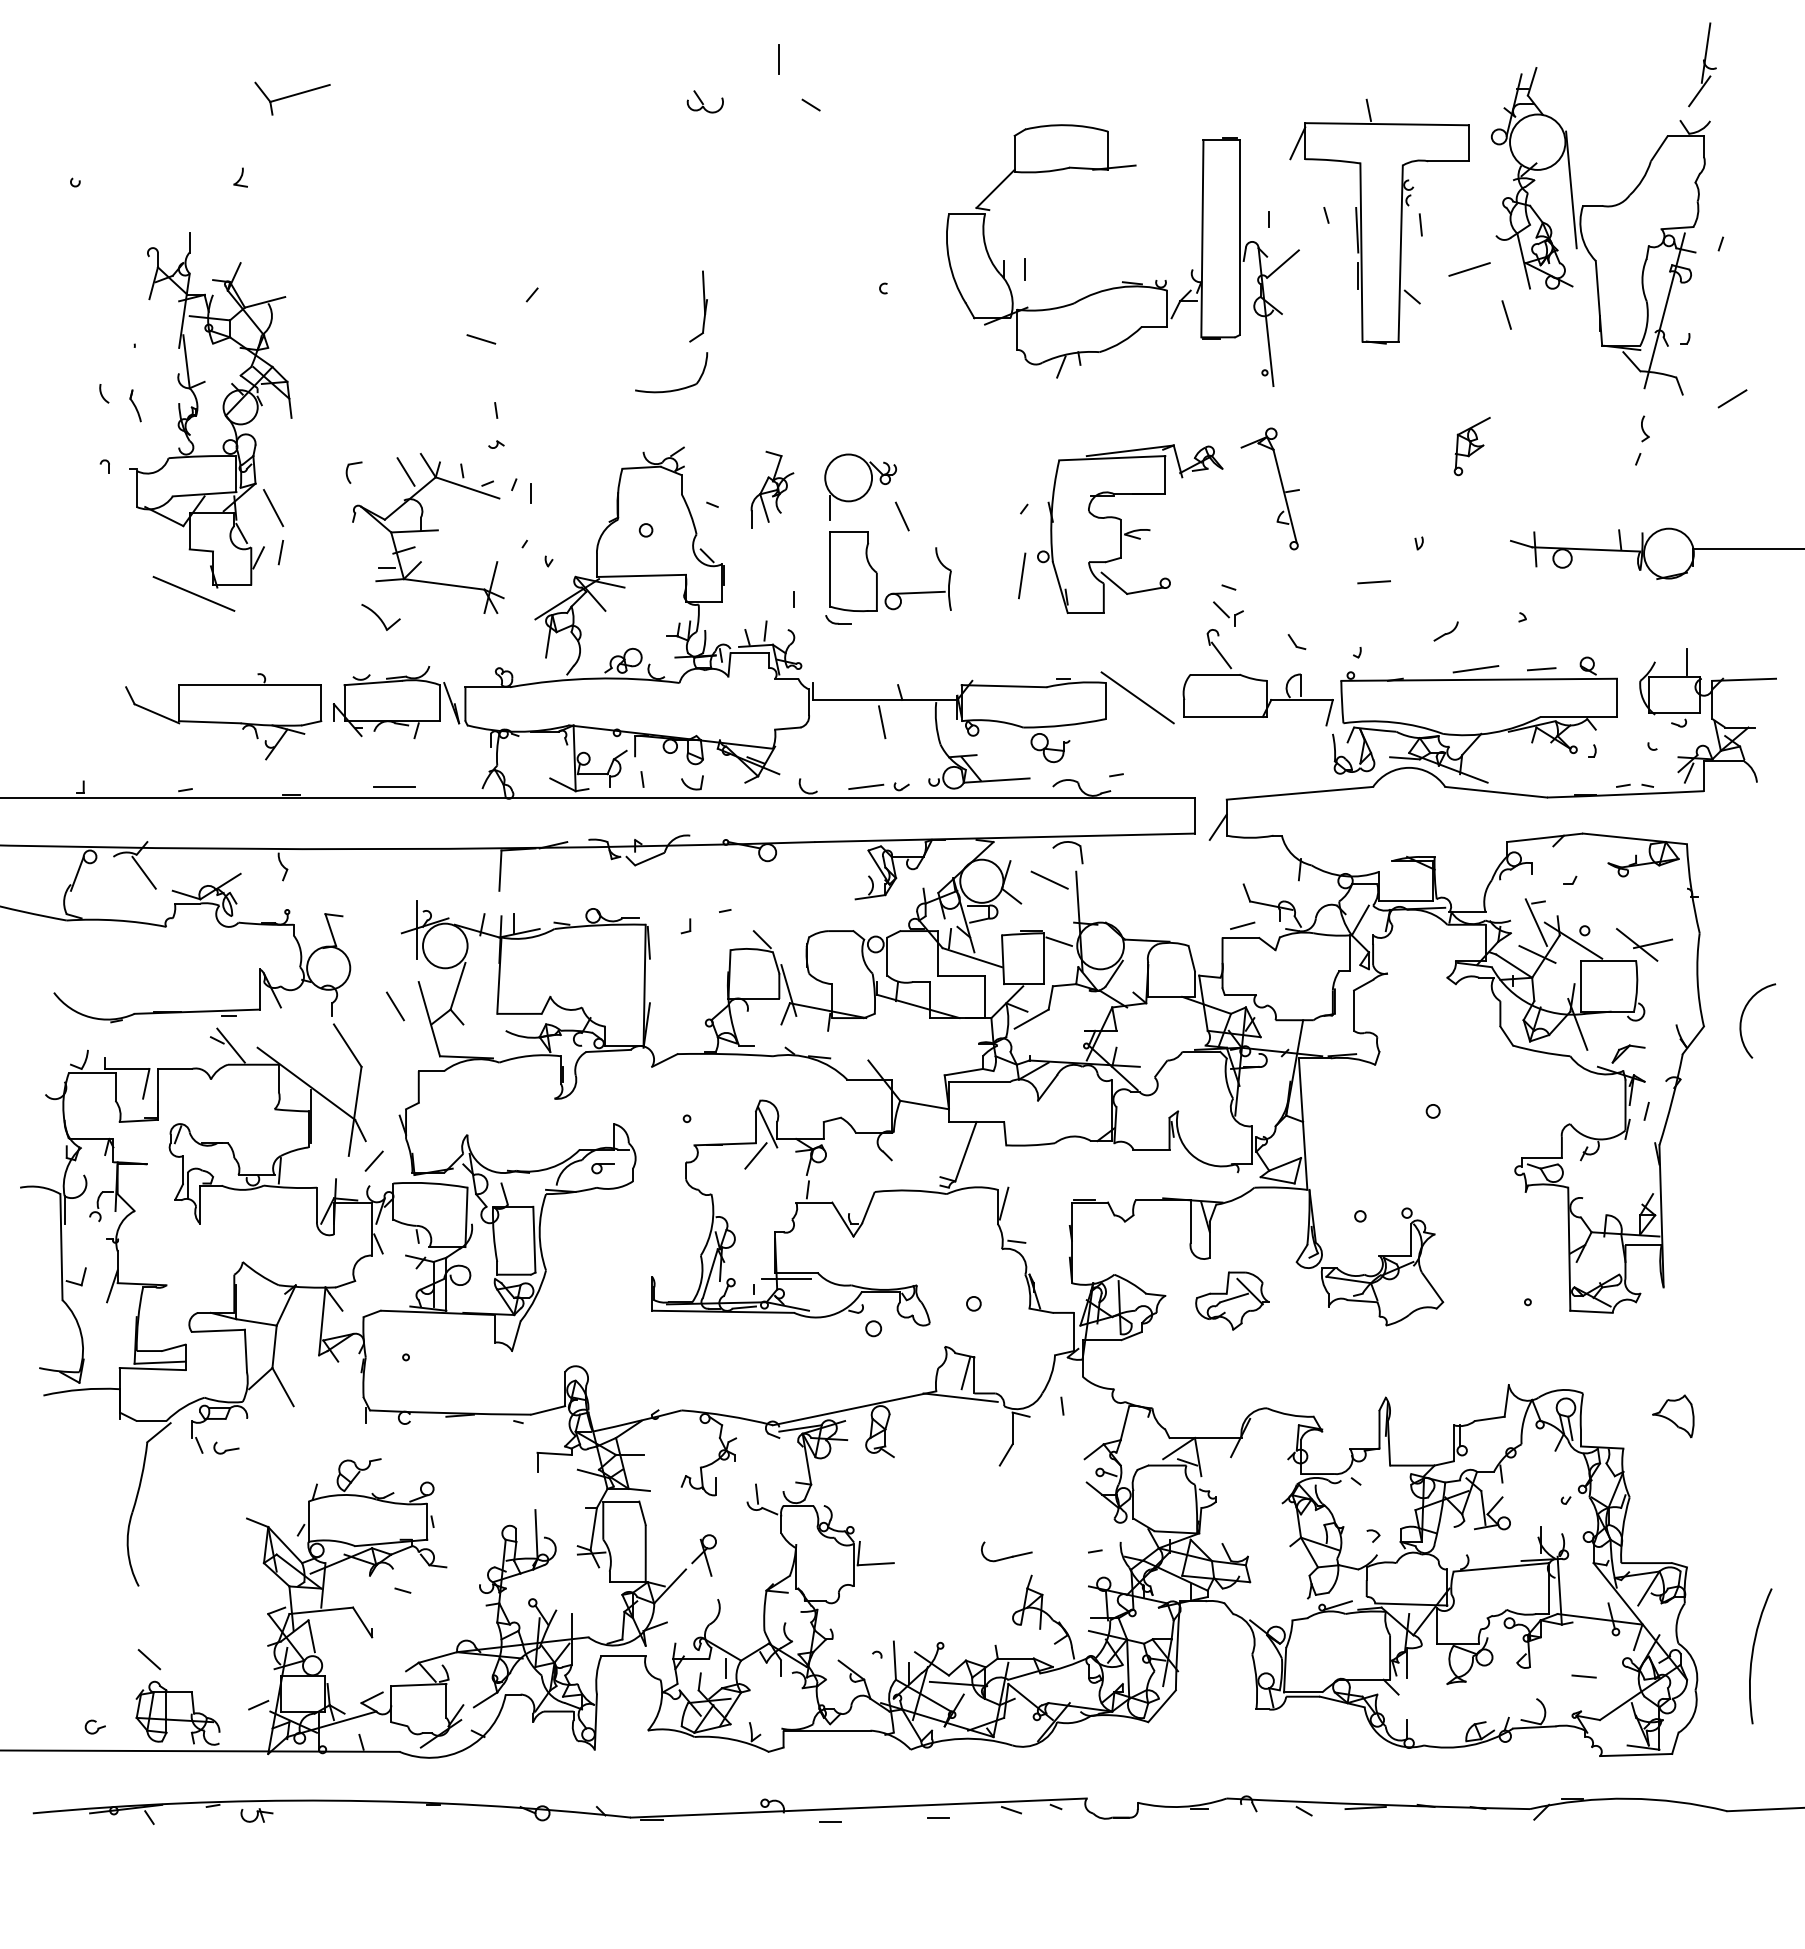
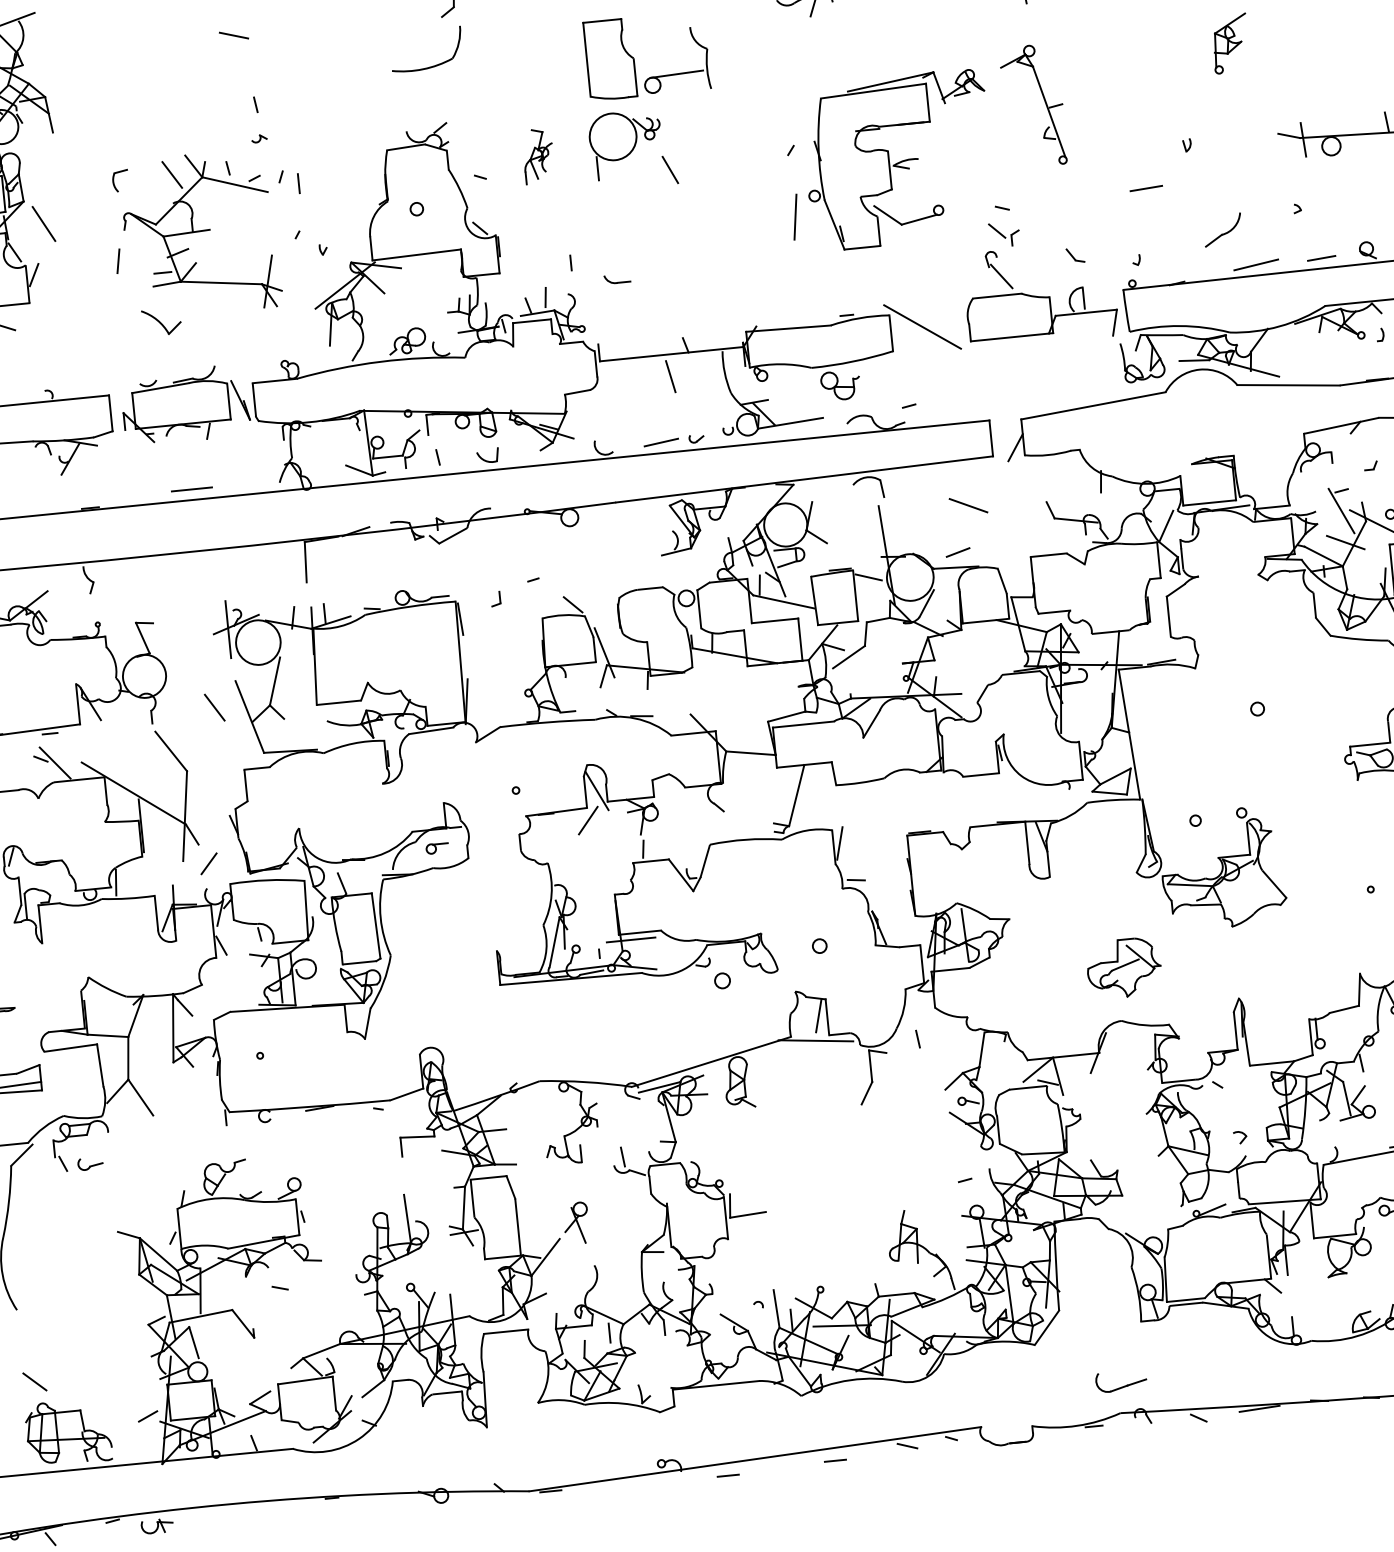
part: (772, 489) -> (538, 155), size x0.7
line: (280, 552) -> (118, 261), moved
part: (877, 572) -> (634, 58), moved
part: (1445, 631) -> (1222, 230), size x1.6
line: (1049, 879) -> (968, 504), moved
line: (1242, 925) -> (957, 552), moved
part: (1232, 1300) -> (1123, 967), moved
part: (1006, 1551) -> (1120, 1380), moved

